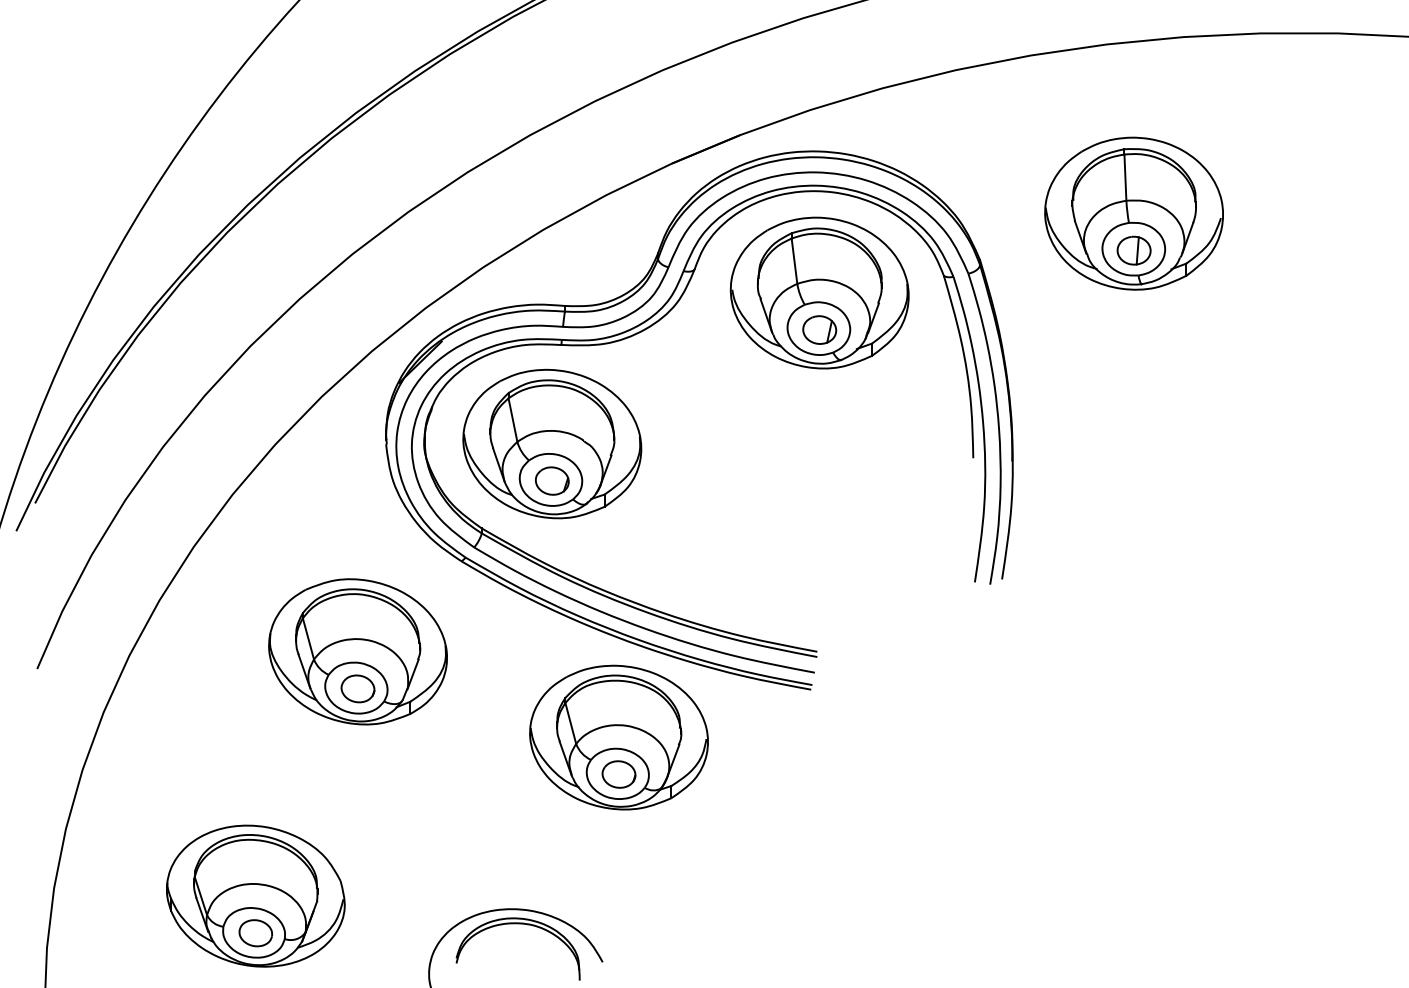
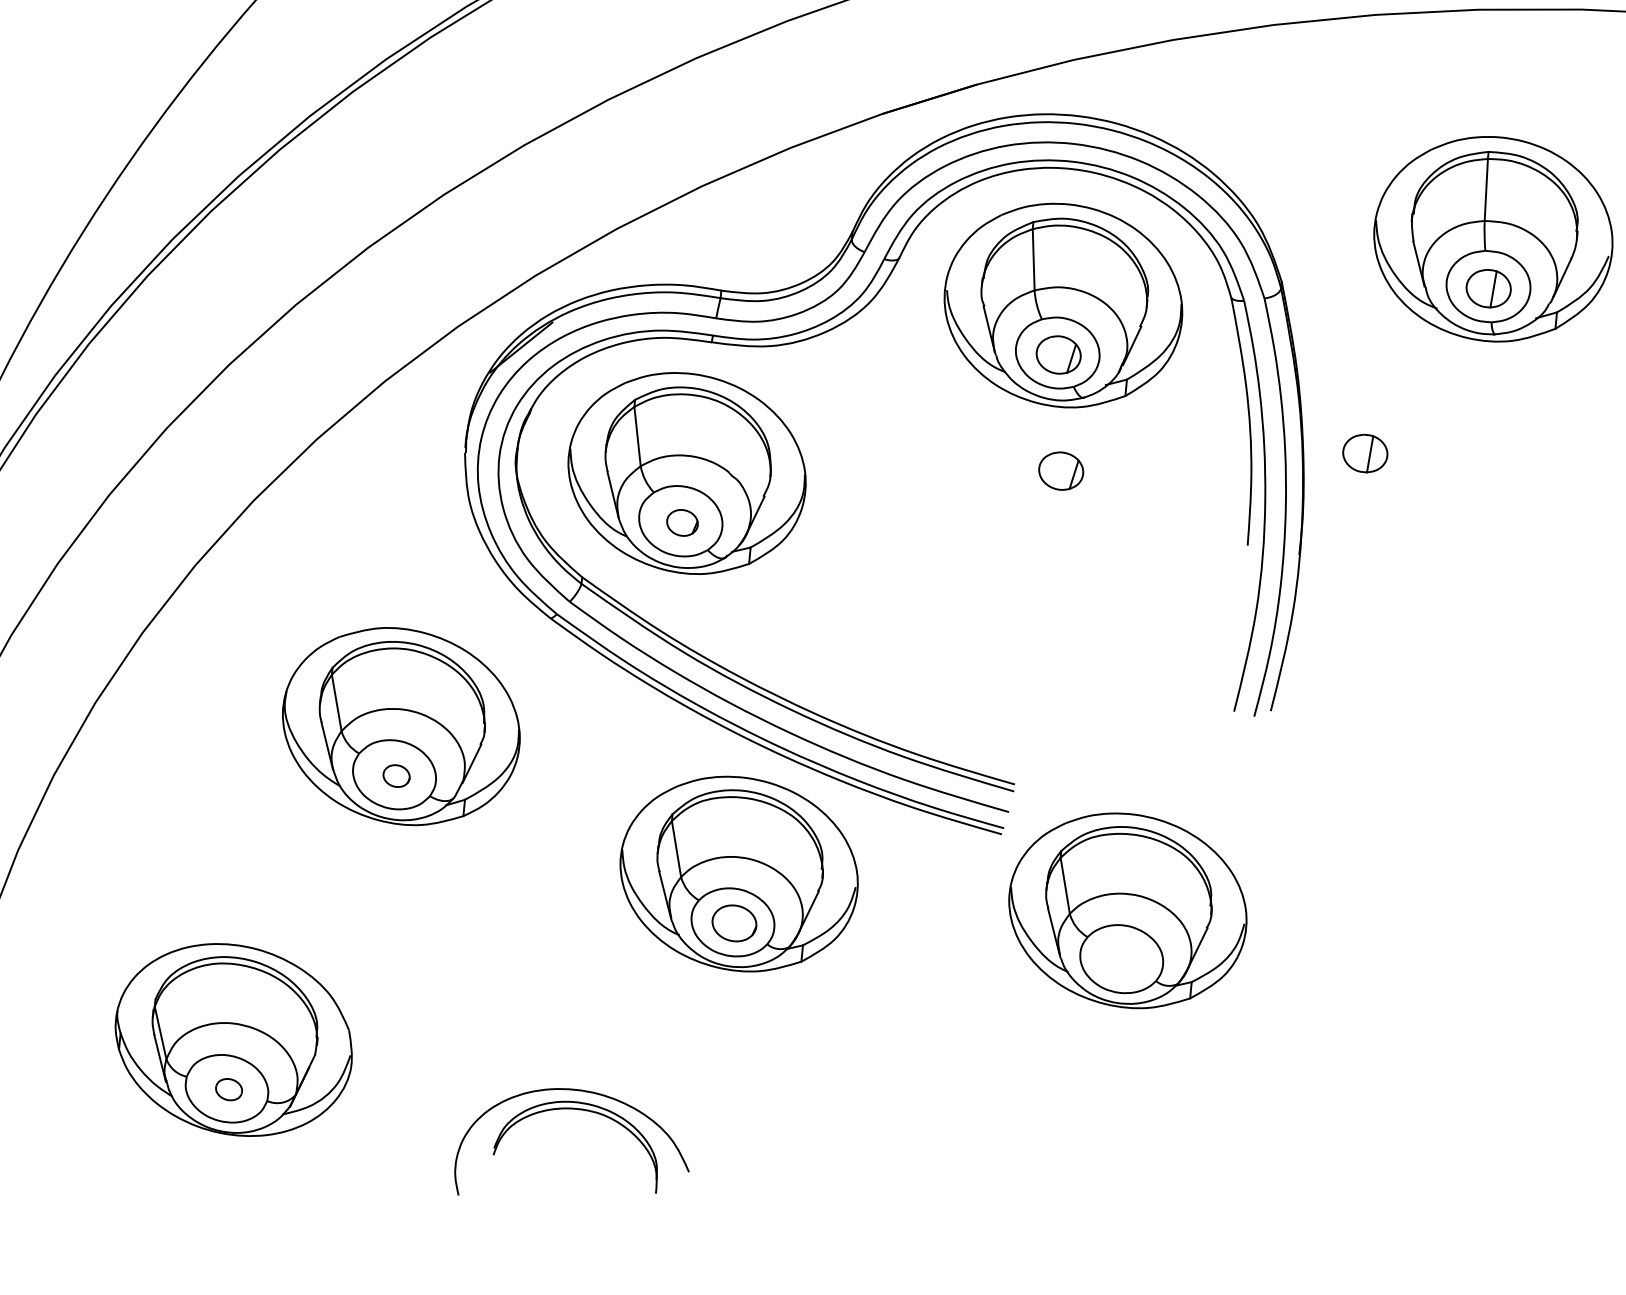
part: (1053, 381) -> (1364, 453), added
part: (829, 415) -> (1060, 470), added
part: (552, 480) -> (682, 522), size x0.7
part: (357, 688) -> (395, 775), size x0.6
part: (909, 737) -> (1127, 910), added
part: (255, 933) -> (228, 1089), size x0.6

